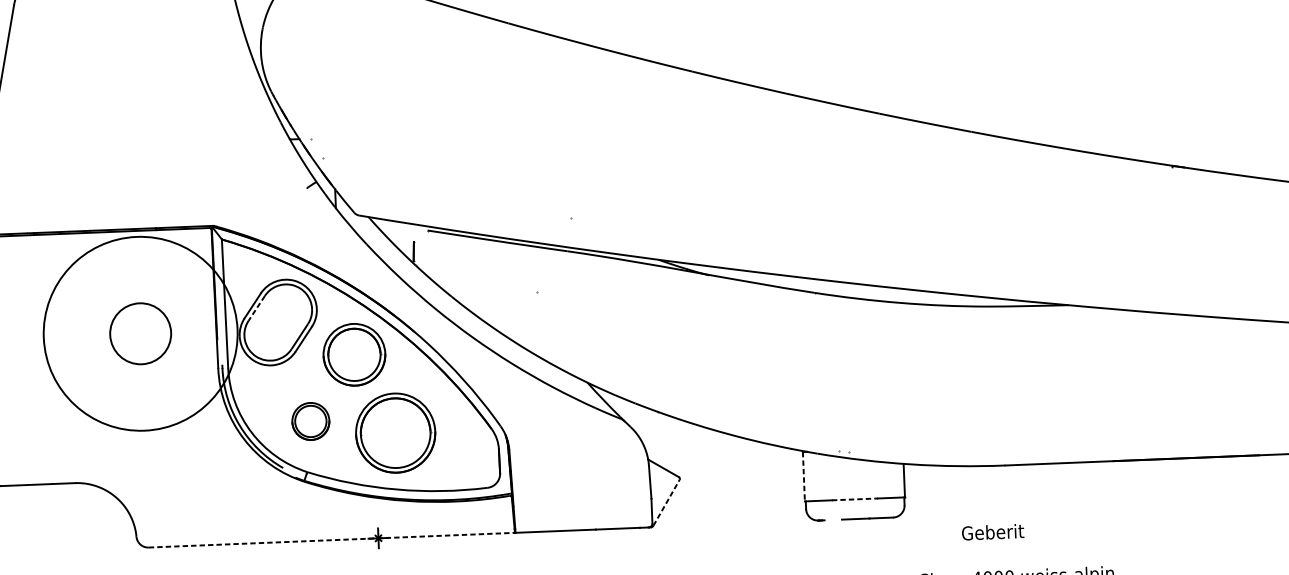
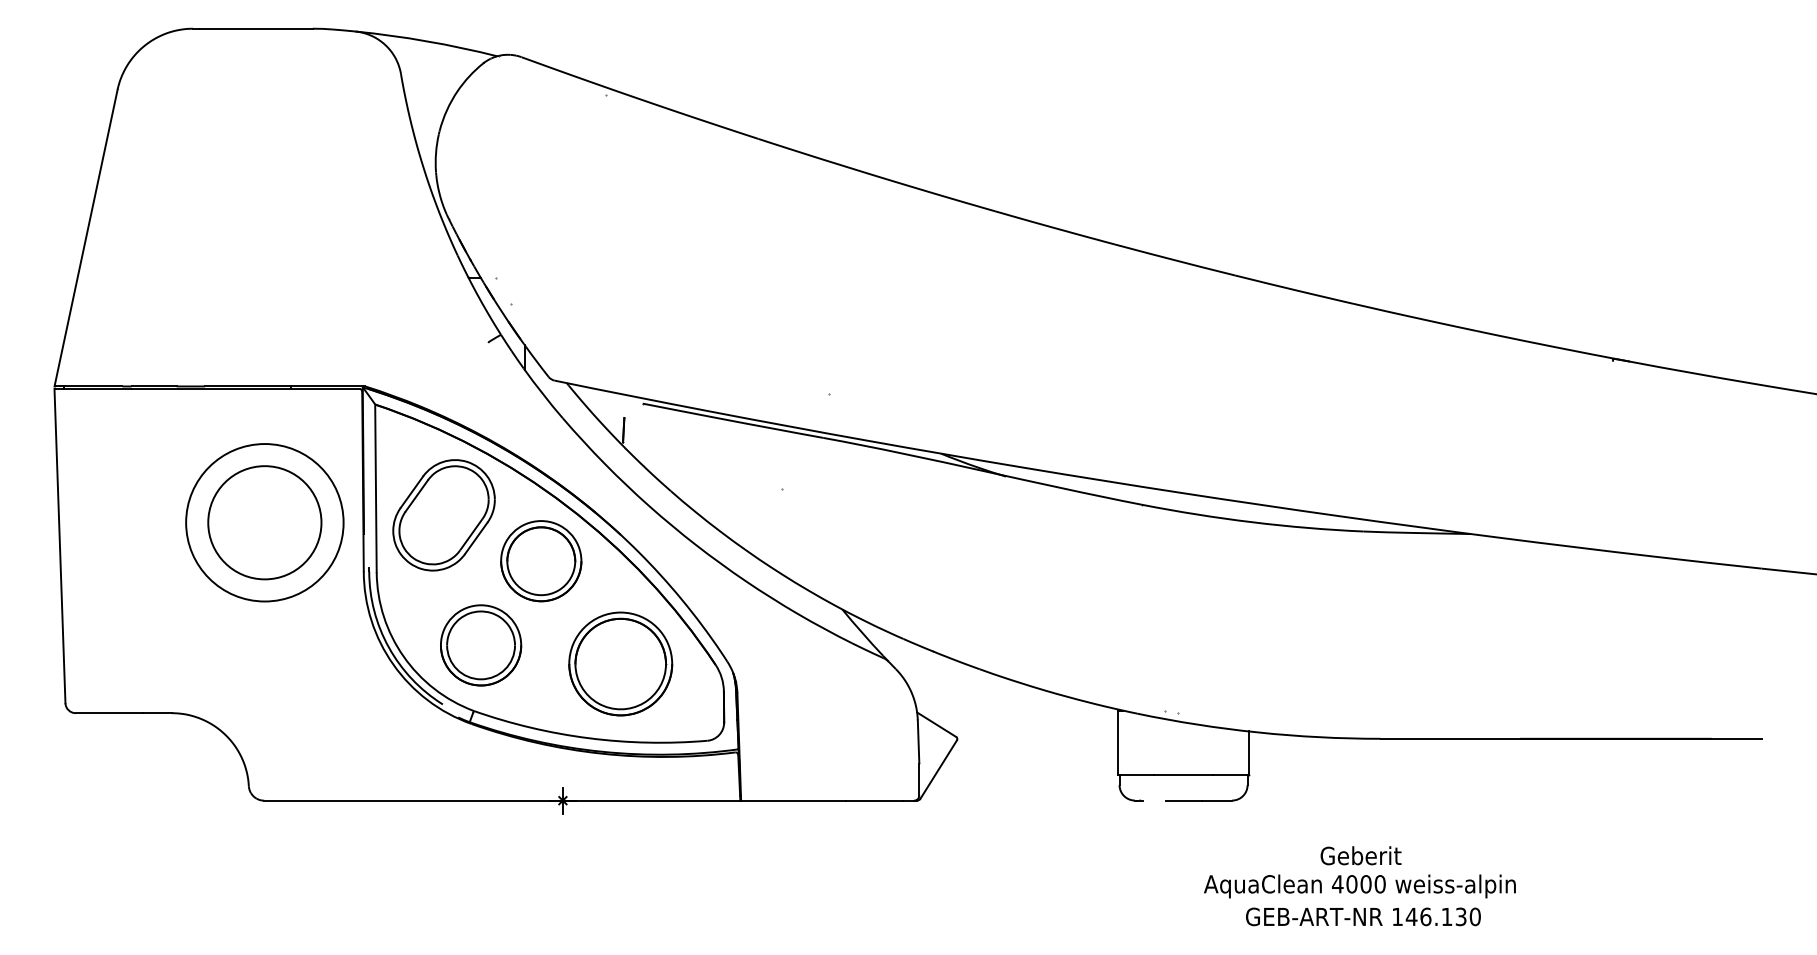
line: (256, 308) -> (416, 496), dashed -> solid
circle: (140, 333) -> (264, 522), size x0.62
circle: (140, 333) -> (264, 522), size x1.43
part: (311, 421) -> (481, 645), size x1.67
part: (395, 432) -> (620, 663), moved
line: (804, 477) -> (1118, 743), dashed -> solid
line: (854, 499) -> (1183, 774), dashed -> solid
line: (666, 502) -> (938, 769), dashed -> solid
text: (992, 532) -> (1360, 855), moved
line: (332, 540) -> (502, 800), dashed -> solid

